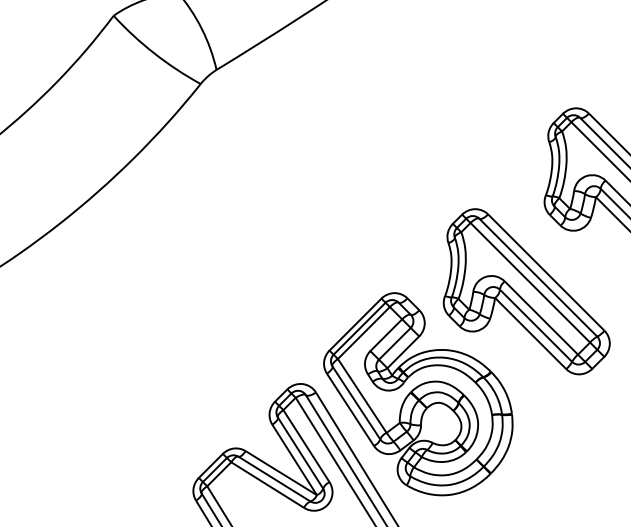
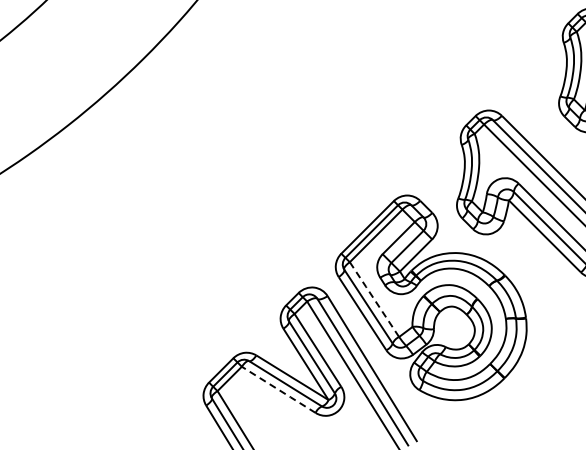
line: (362, 395) -> (374, 299), solid -> dashed
line: (267, 485) -> (278, 390), solid -> dashed

